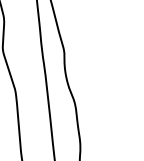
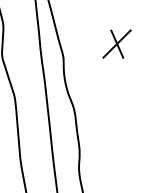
part: (117, 37) -> (116, 43), added

